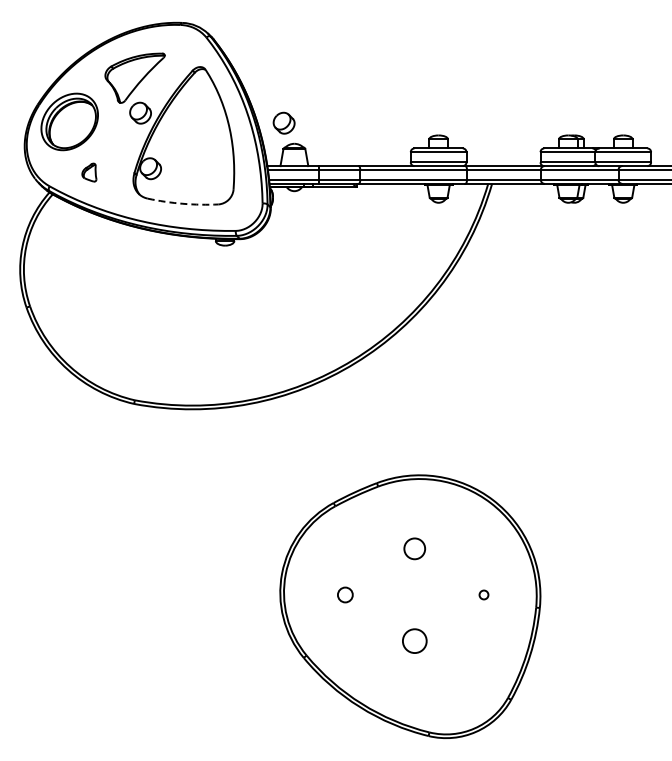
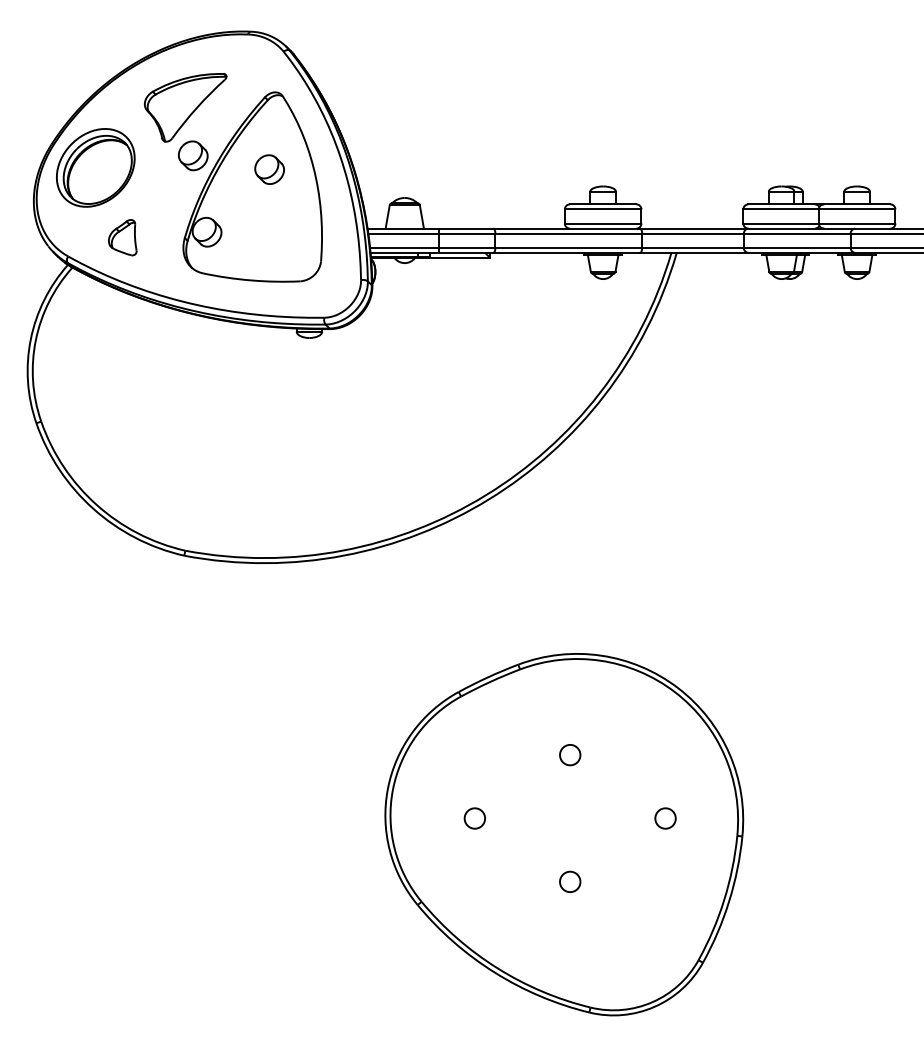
part: (283, 122) -> (268, 168), moved
part: (89, 172) -> (122, 237), size x1.43
arc: (182, 203) -> (250, 280), dashed -> solid
circle: (414, 548) -> (569, 754), size x0.71
circle: (483, 594) -> (664, 817), size x1.67
circle: (414, 640) -> (569, 881), size x0.62

